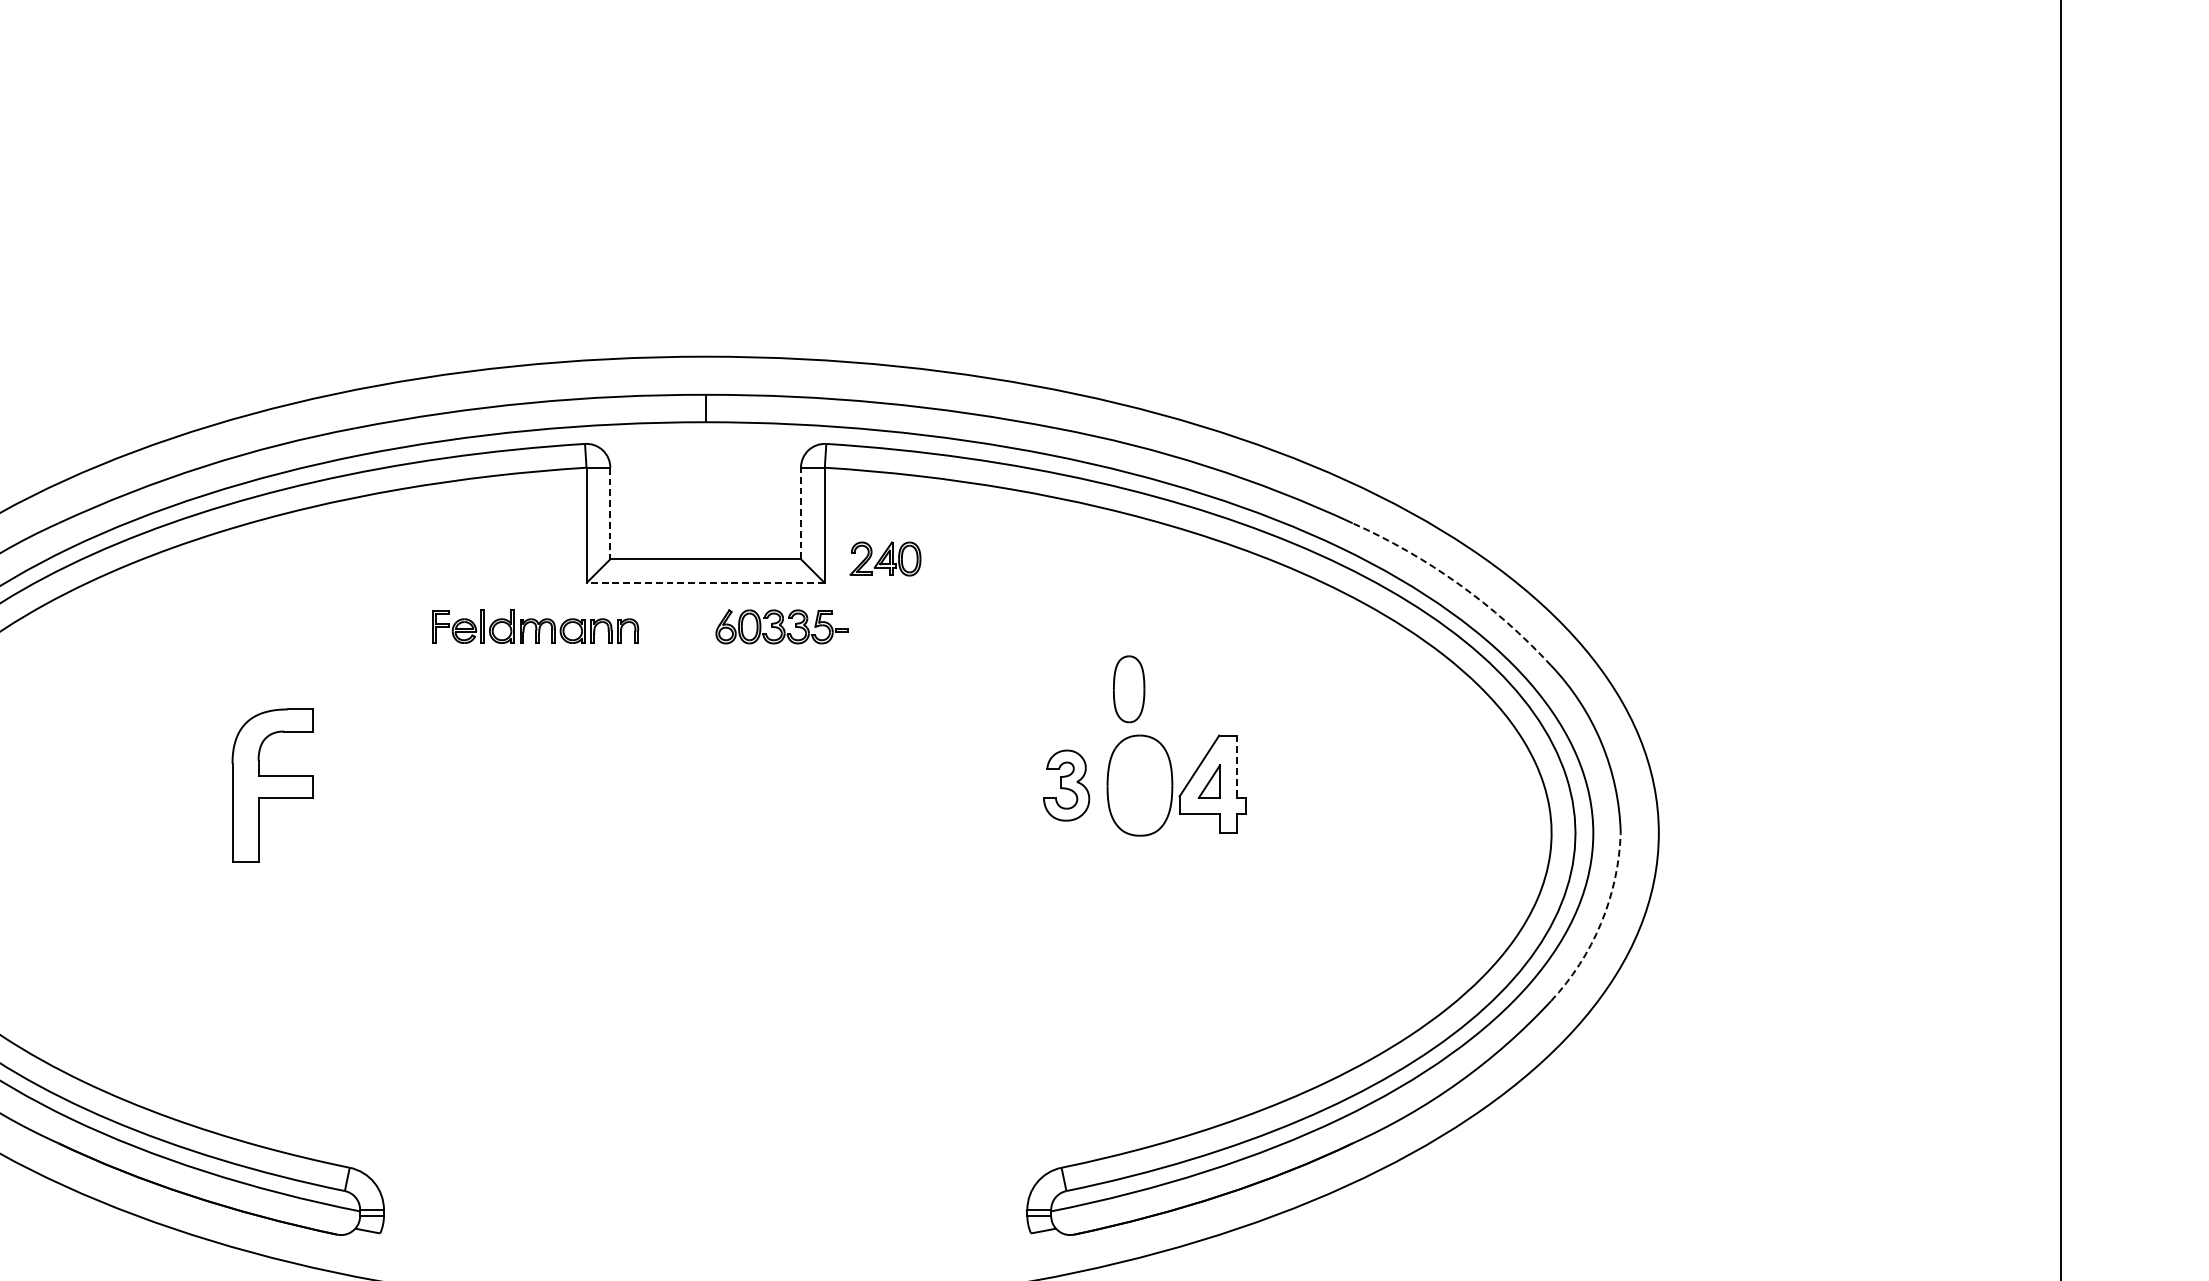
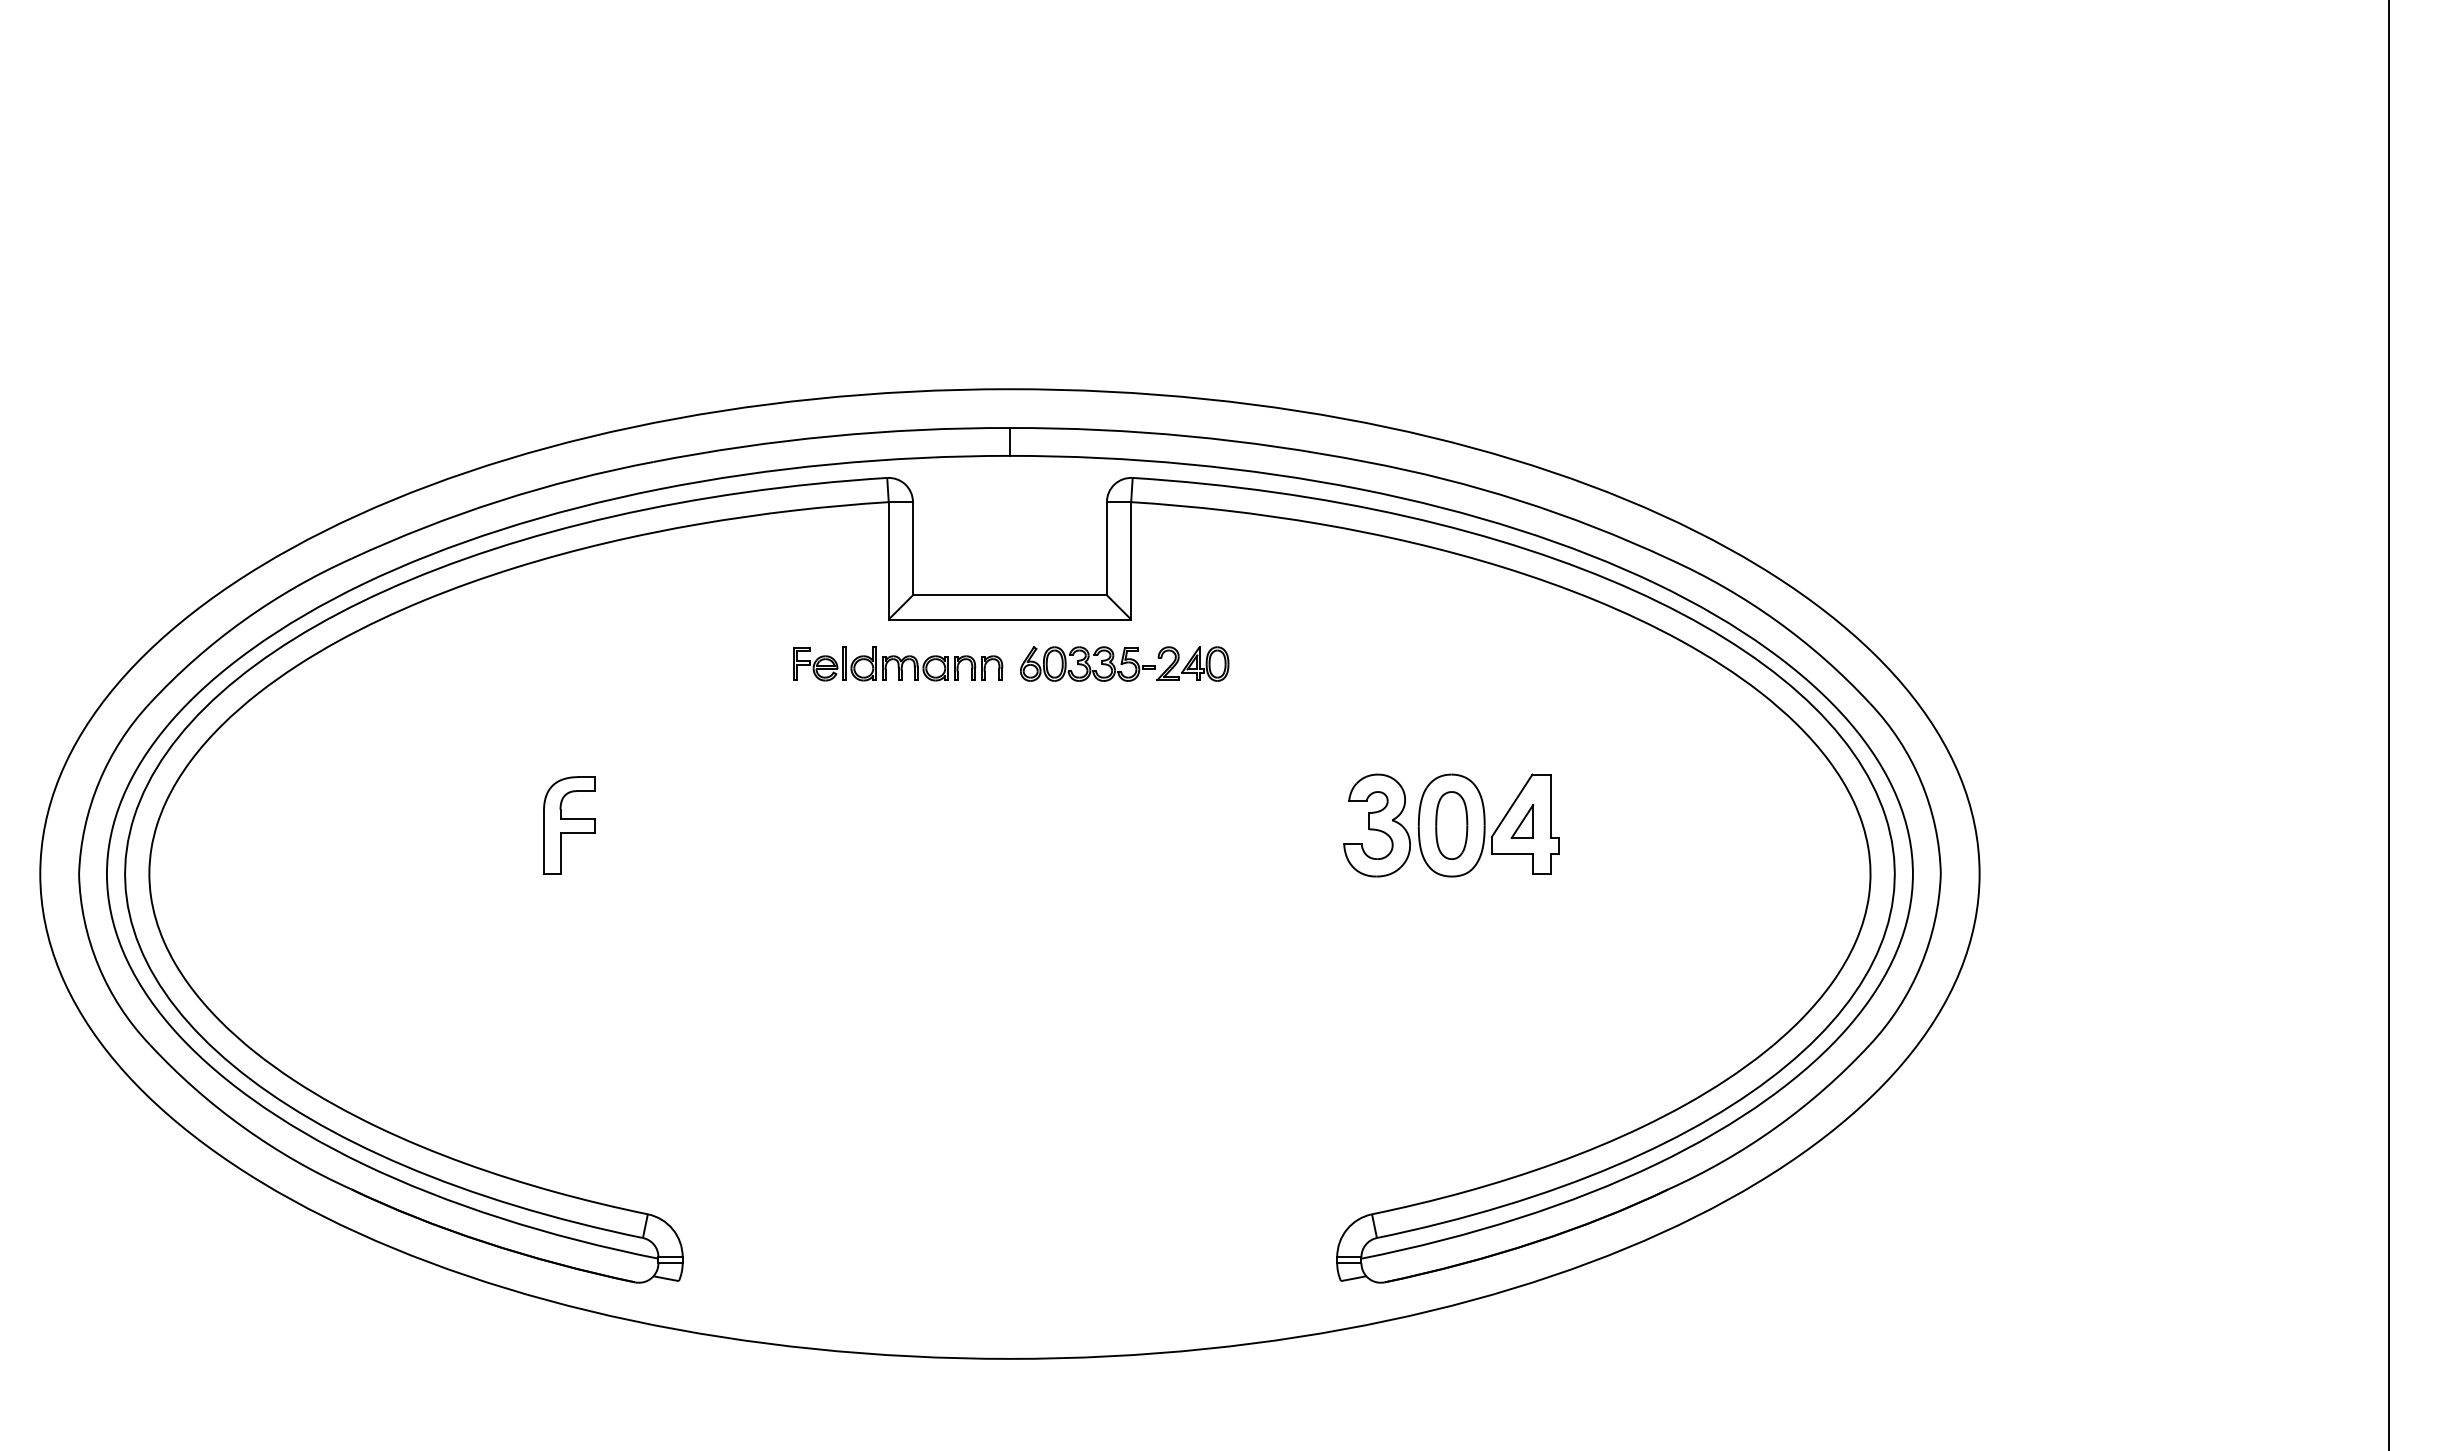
line: (609, 513) -> (912, 548), dashed -> solid
line: (800, 513) -> (1106, 548), dashed -> solid
part: (885, 558) -> (1192, 663), moved
line: (705, 583) -> (1009, 619), dashed -> solid
arc: (1459, 584) -> (1776, 620), dashed -> solid
part: (536, 626) -> (898, 663), moved
part: (1128, 689) -> (1451, 825), moved
line: (1237, 766) -> (1550, 806), dashed -> solid
part: (272, 785) -> (569, 825), size x0.62
part: (1065, 785) -> (1376, 825), size x1.43
arc: (1600, 923) -> (1920, 965), dashed -> solid

